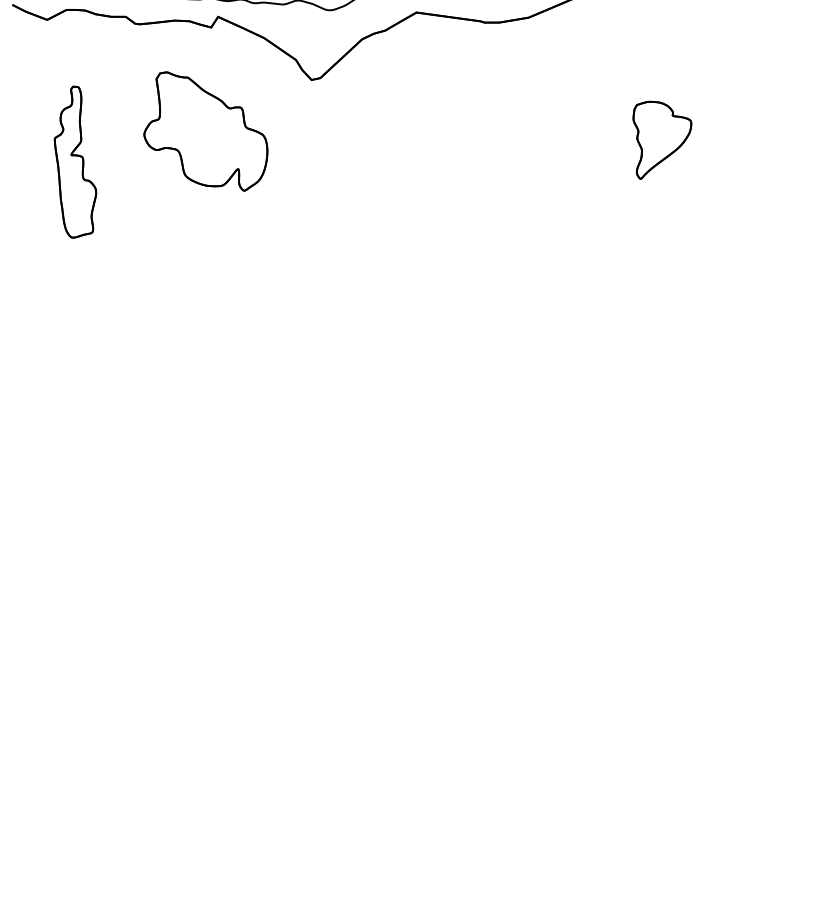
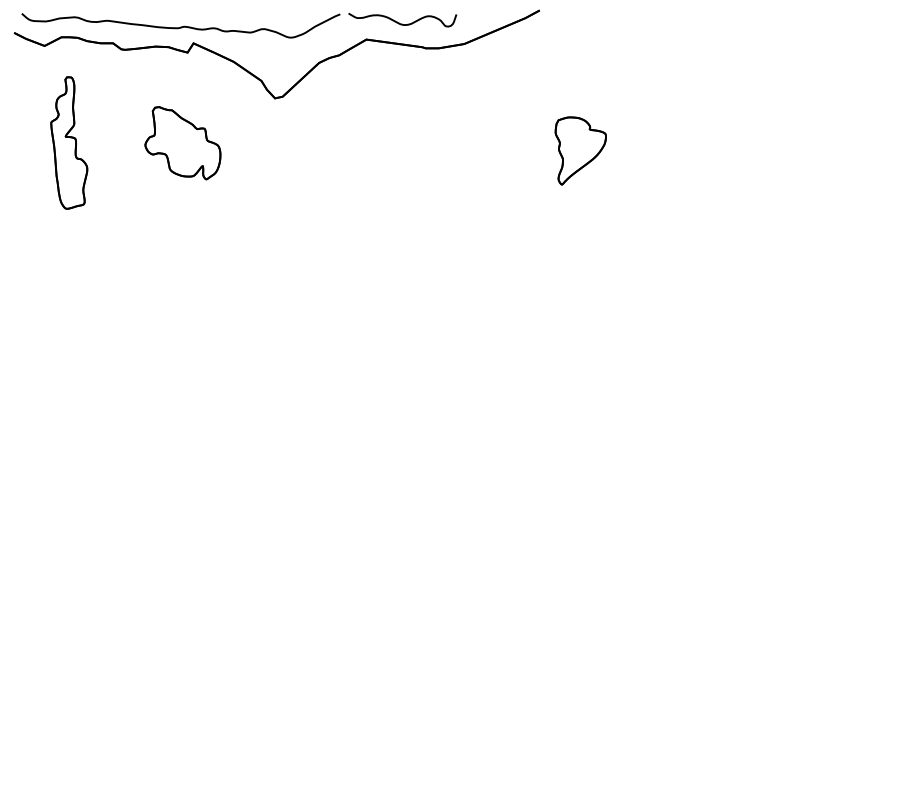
part: (205, 130) -> (182, 142), size x0.7
part: (75, 161) -> (69, 142), moved

